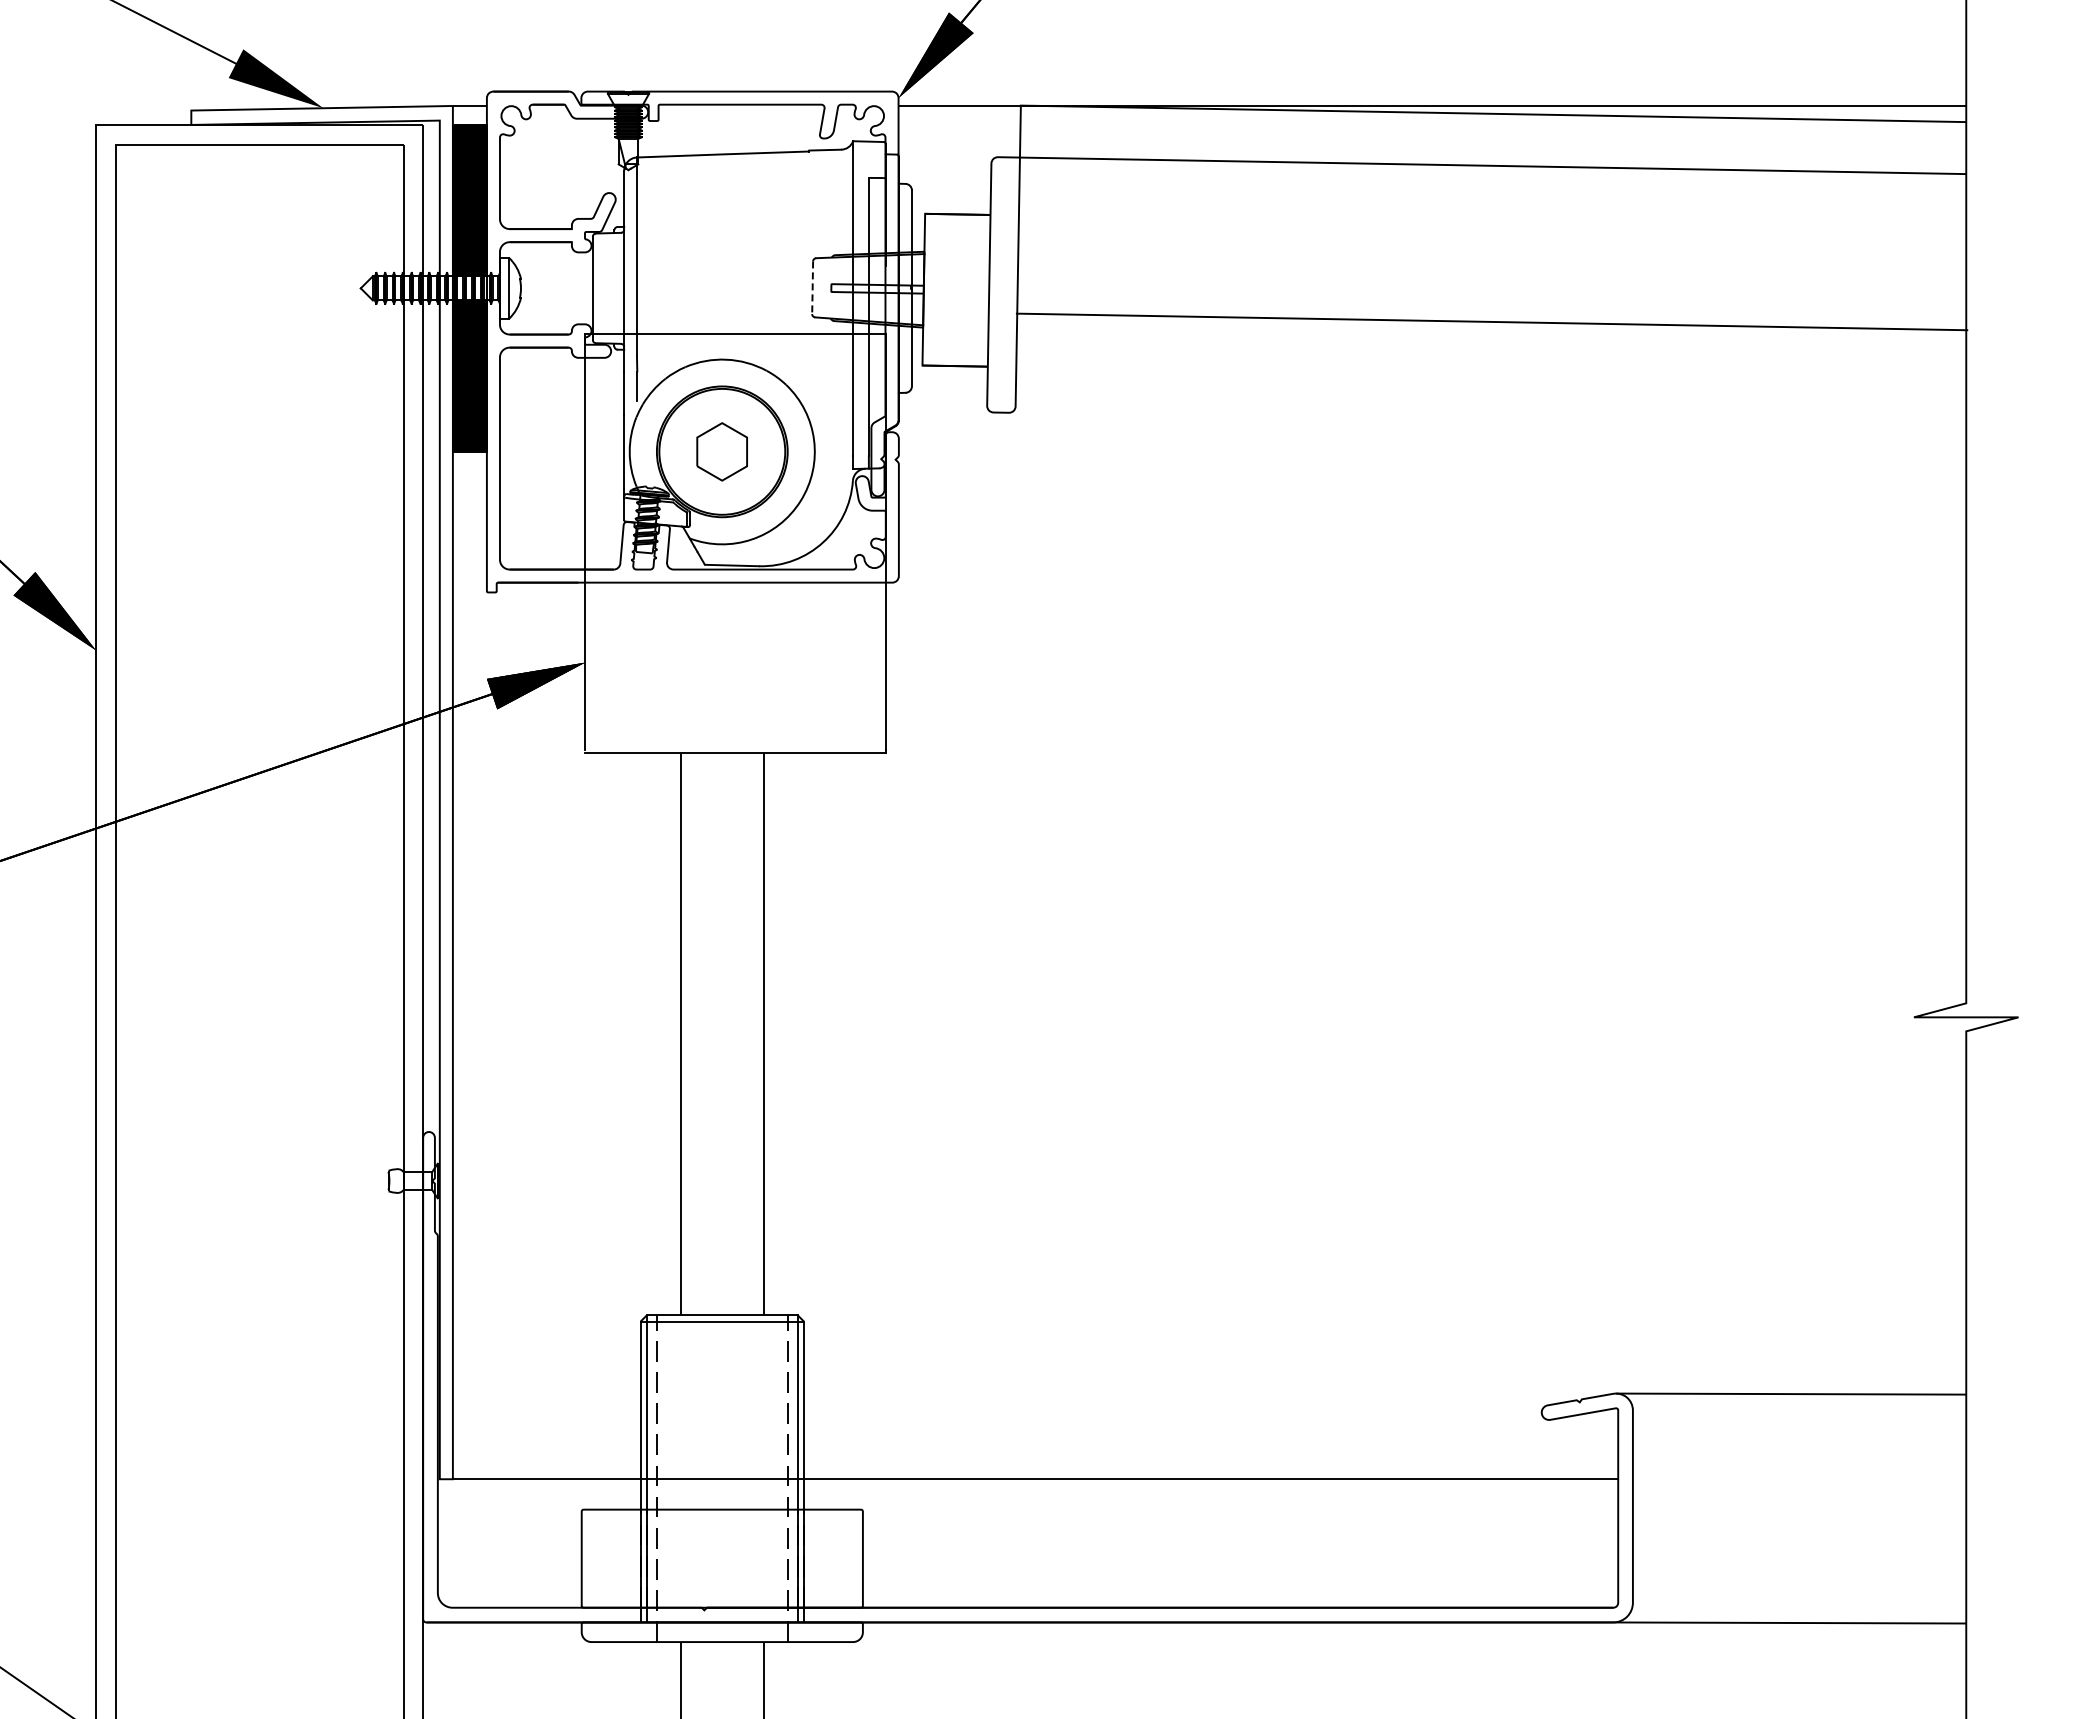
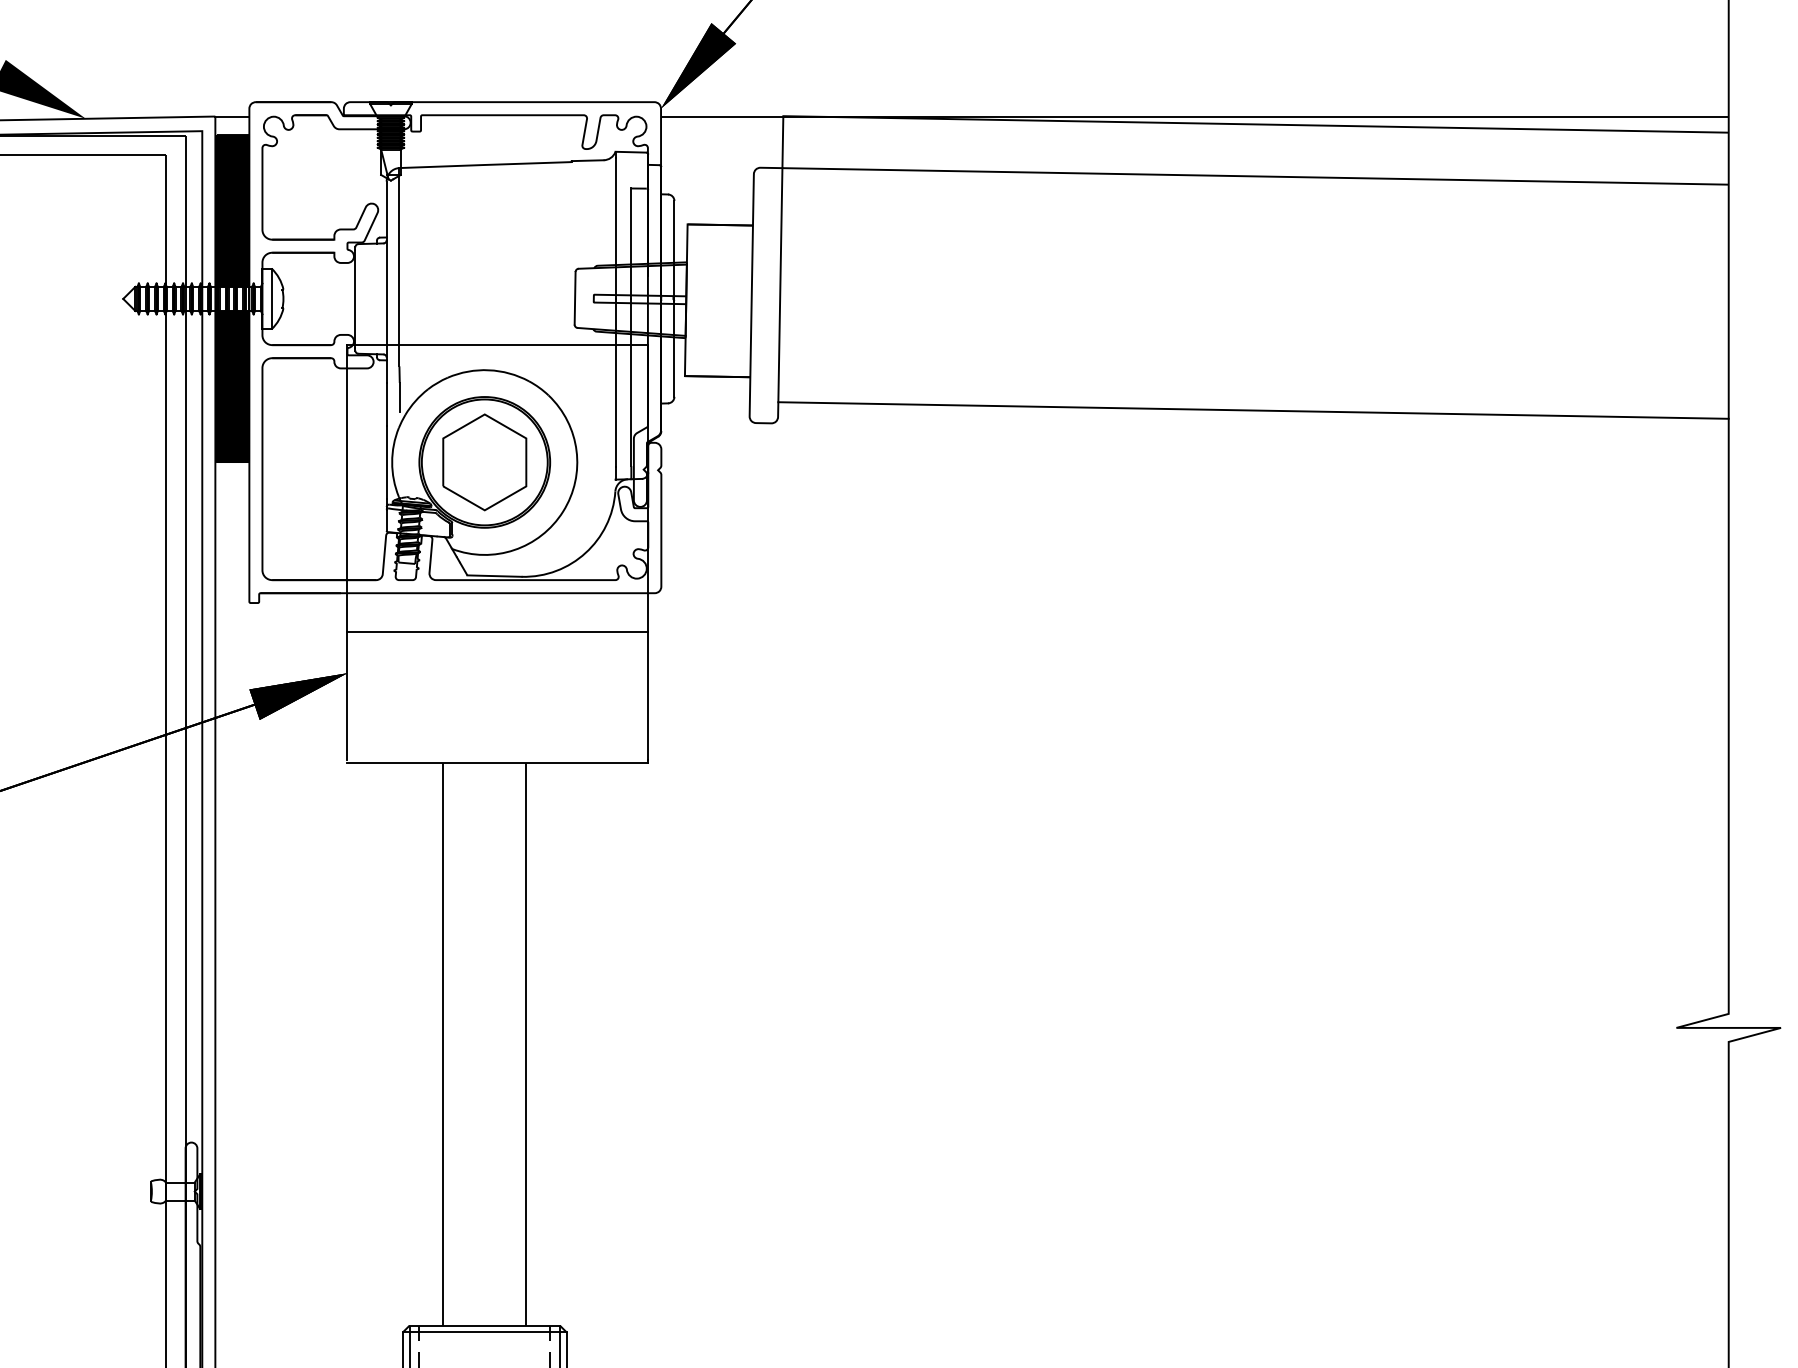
line: (812, 288) -> (574, 299), dashed -> solid
line: (1491, 321) -> (1252, 410), moved
part: (721, 451) -> (483, 462), size x1.67
line: (734, 621) -> (496, 632), added

